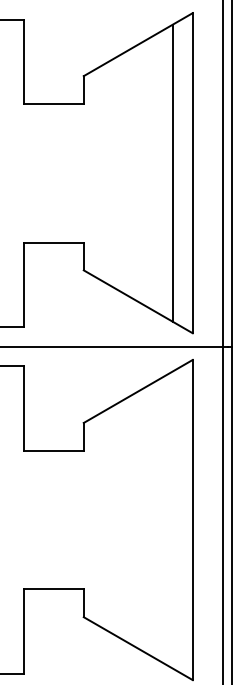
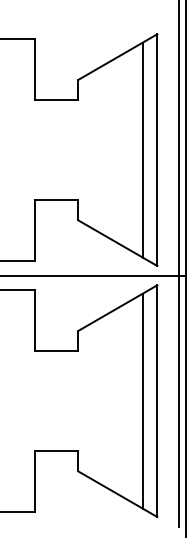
line: (172, 519) -> (142, 400), added

